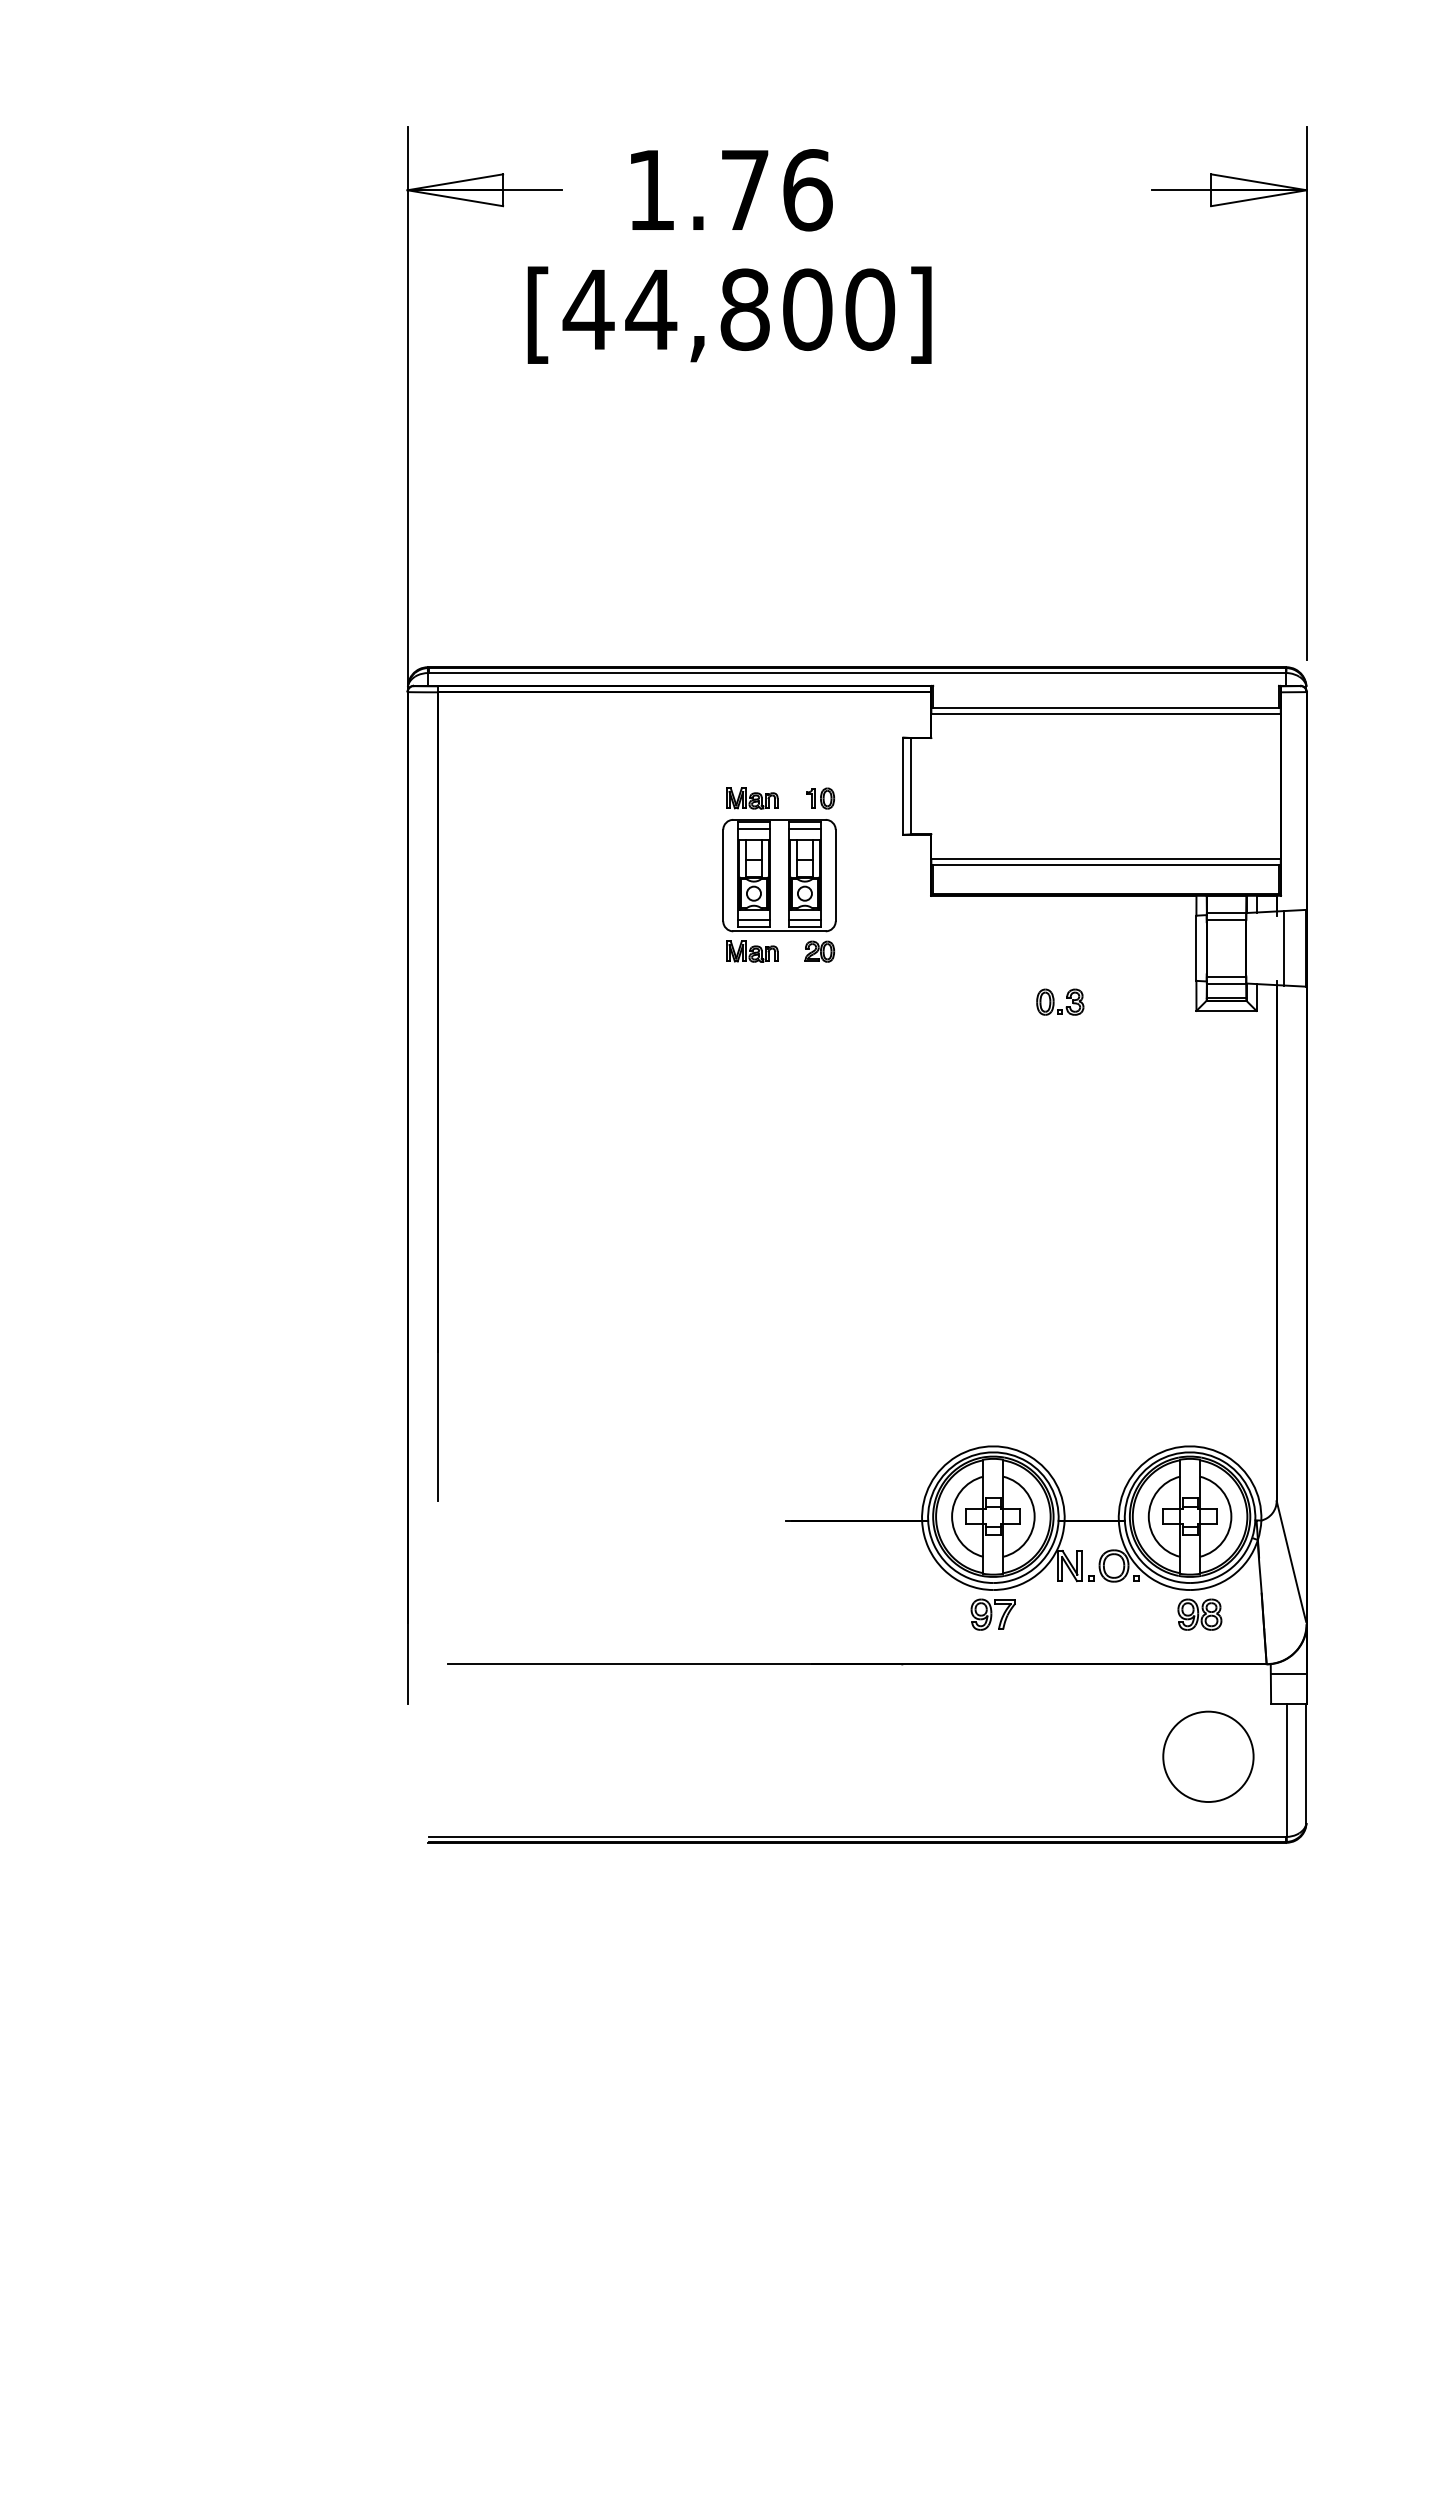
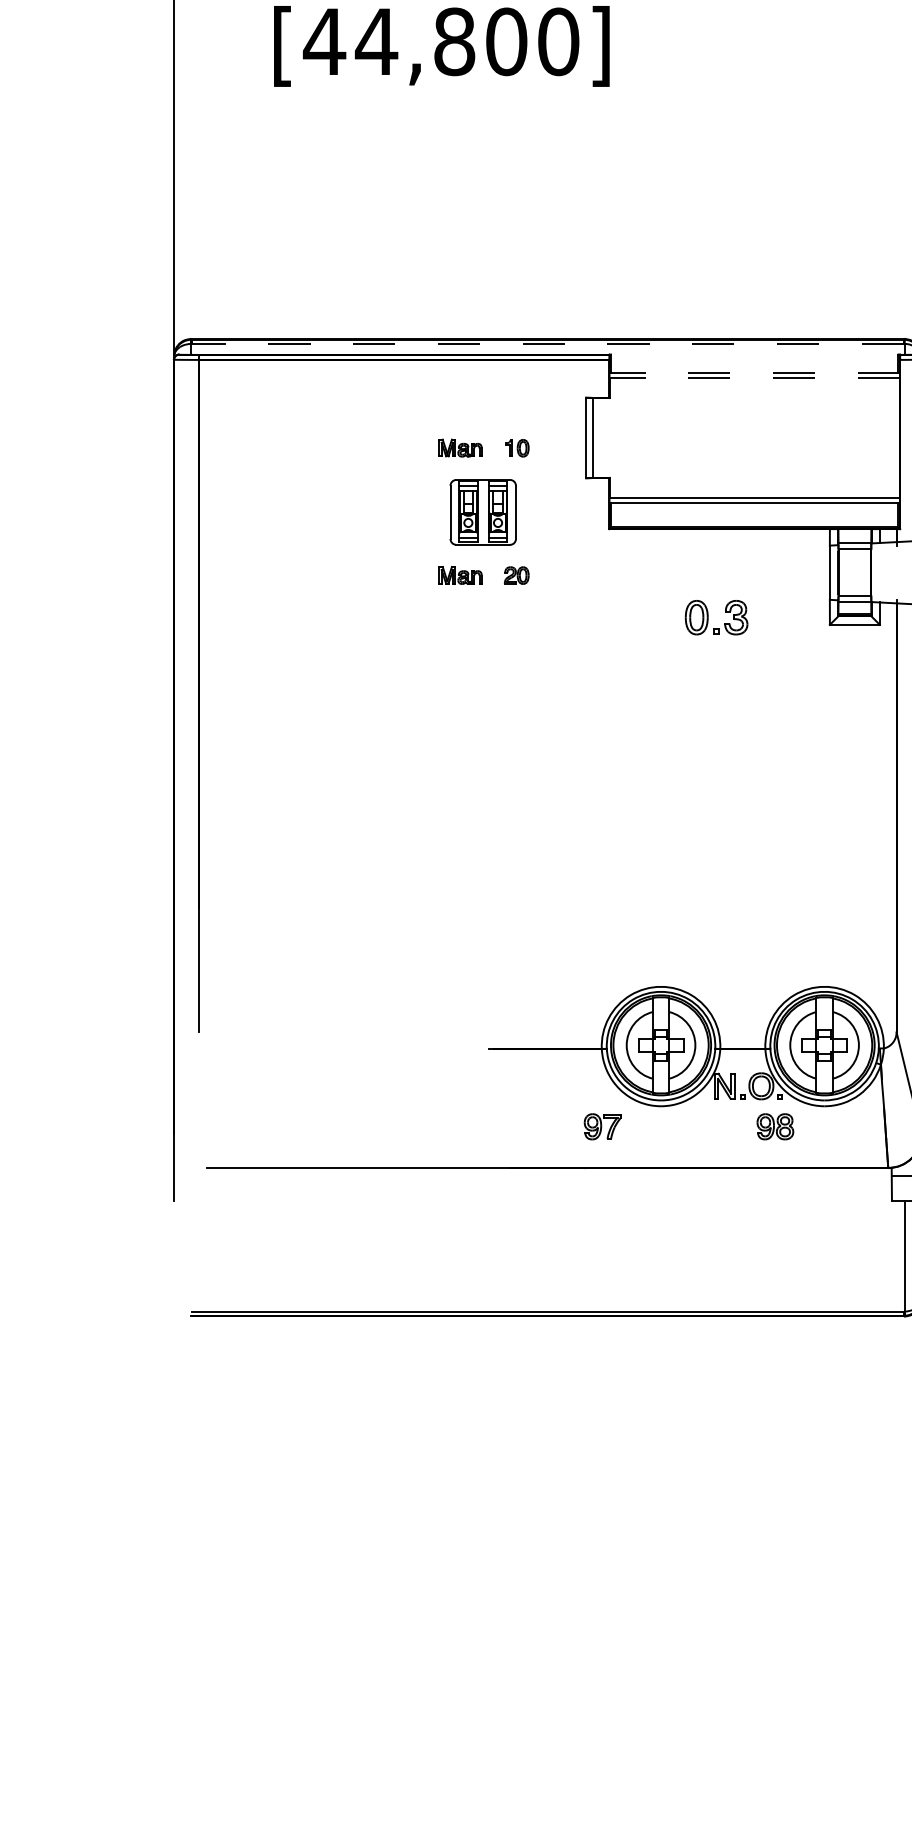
line: (856, 673) -> (547, 344), solid -> dashed
line: (1106, 707) -> (755, 372), solid -> dashed
line: (1106, 713) -> (755, 377), solid -> dashed
part: (779, 875) -> (483, 512), size x0.7
line: (1284, 948) -> (903, 572), removed
part: (1060, 1001) -> (716, 616), size x1.6
part: (992, 1614) -> (602, 1126), moved
part: (1199, 1614) -> (775, 1126), moved
circle: (1208, 1756) -> (839, 1244), removed

